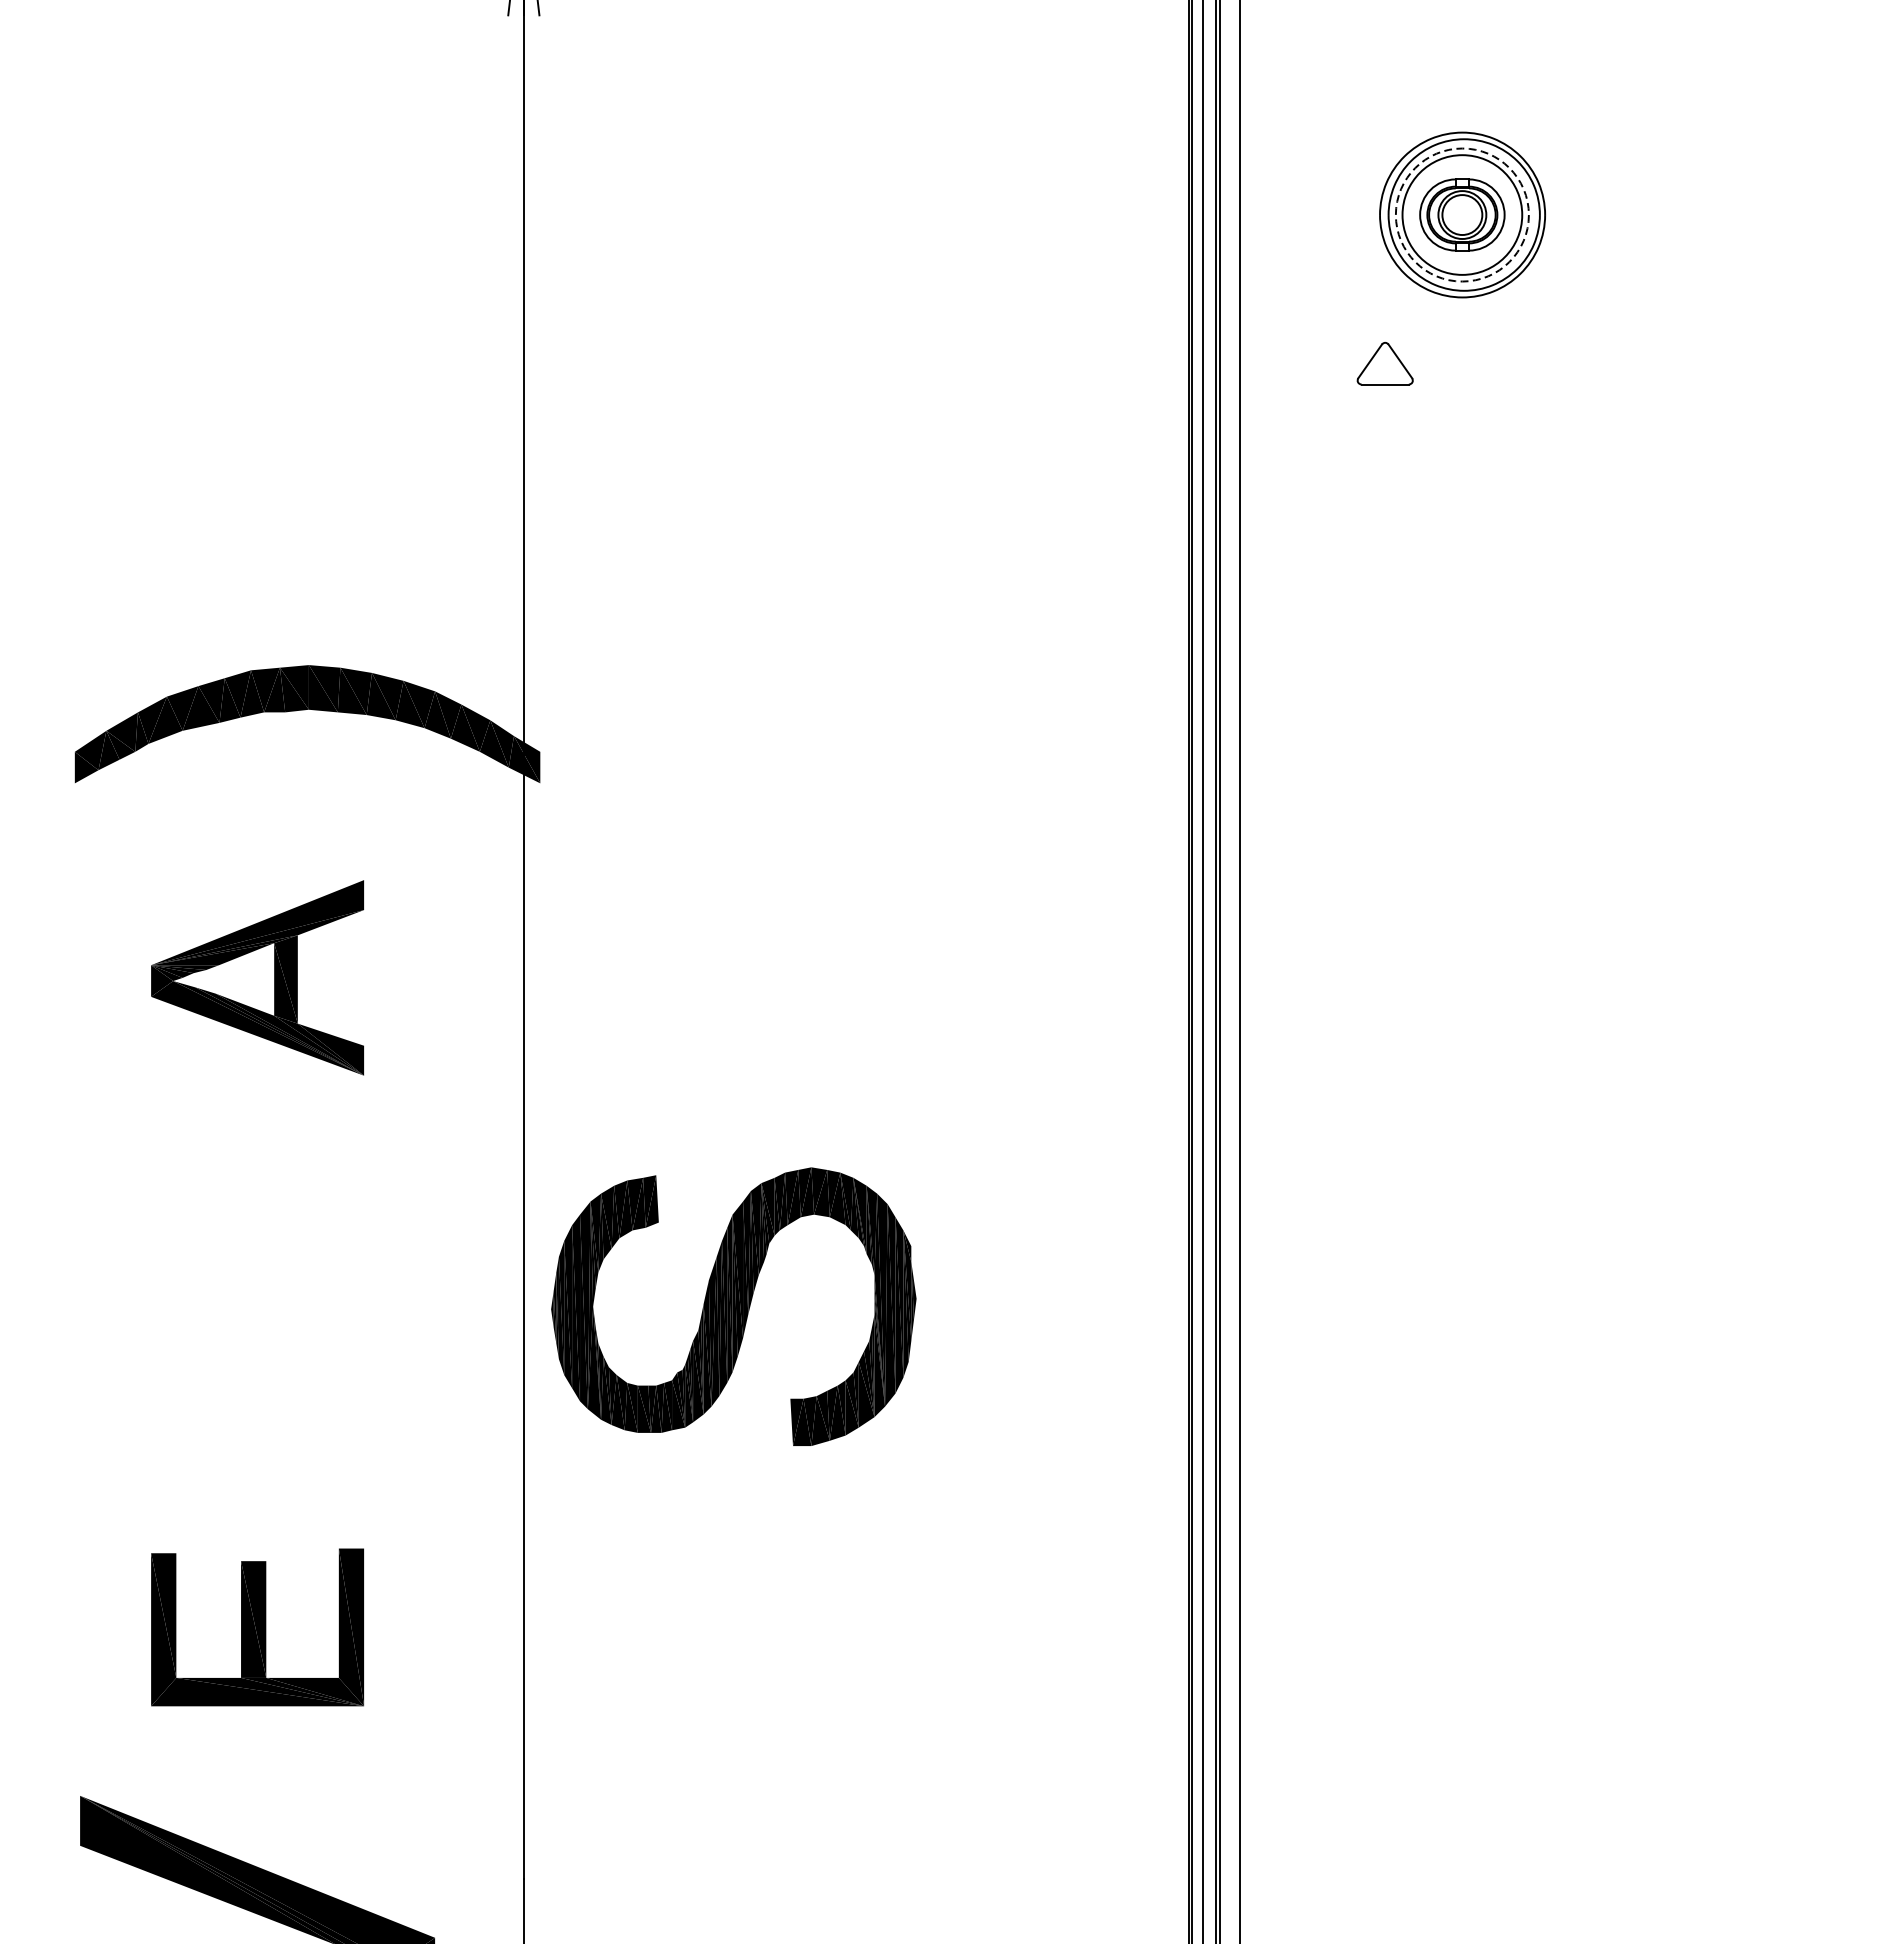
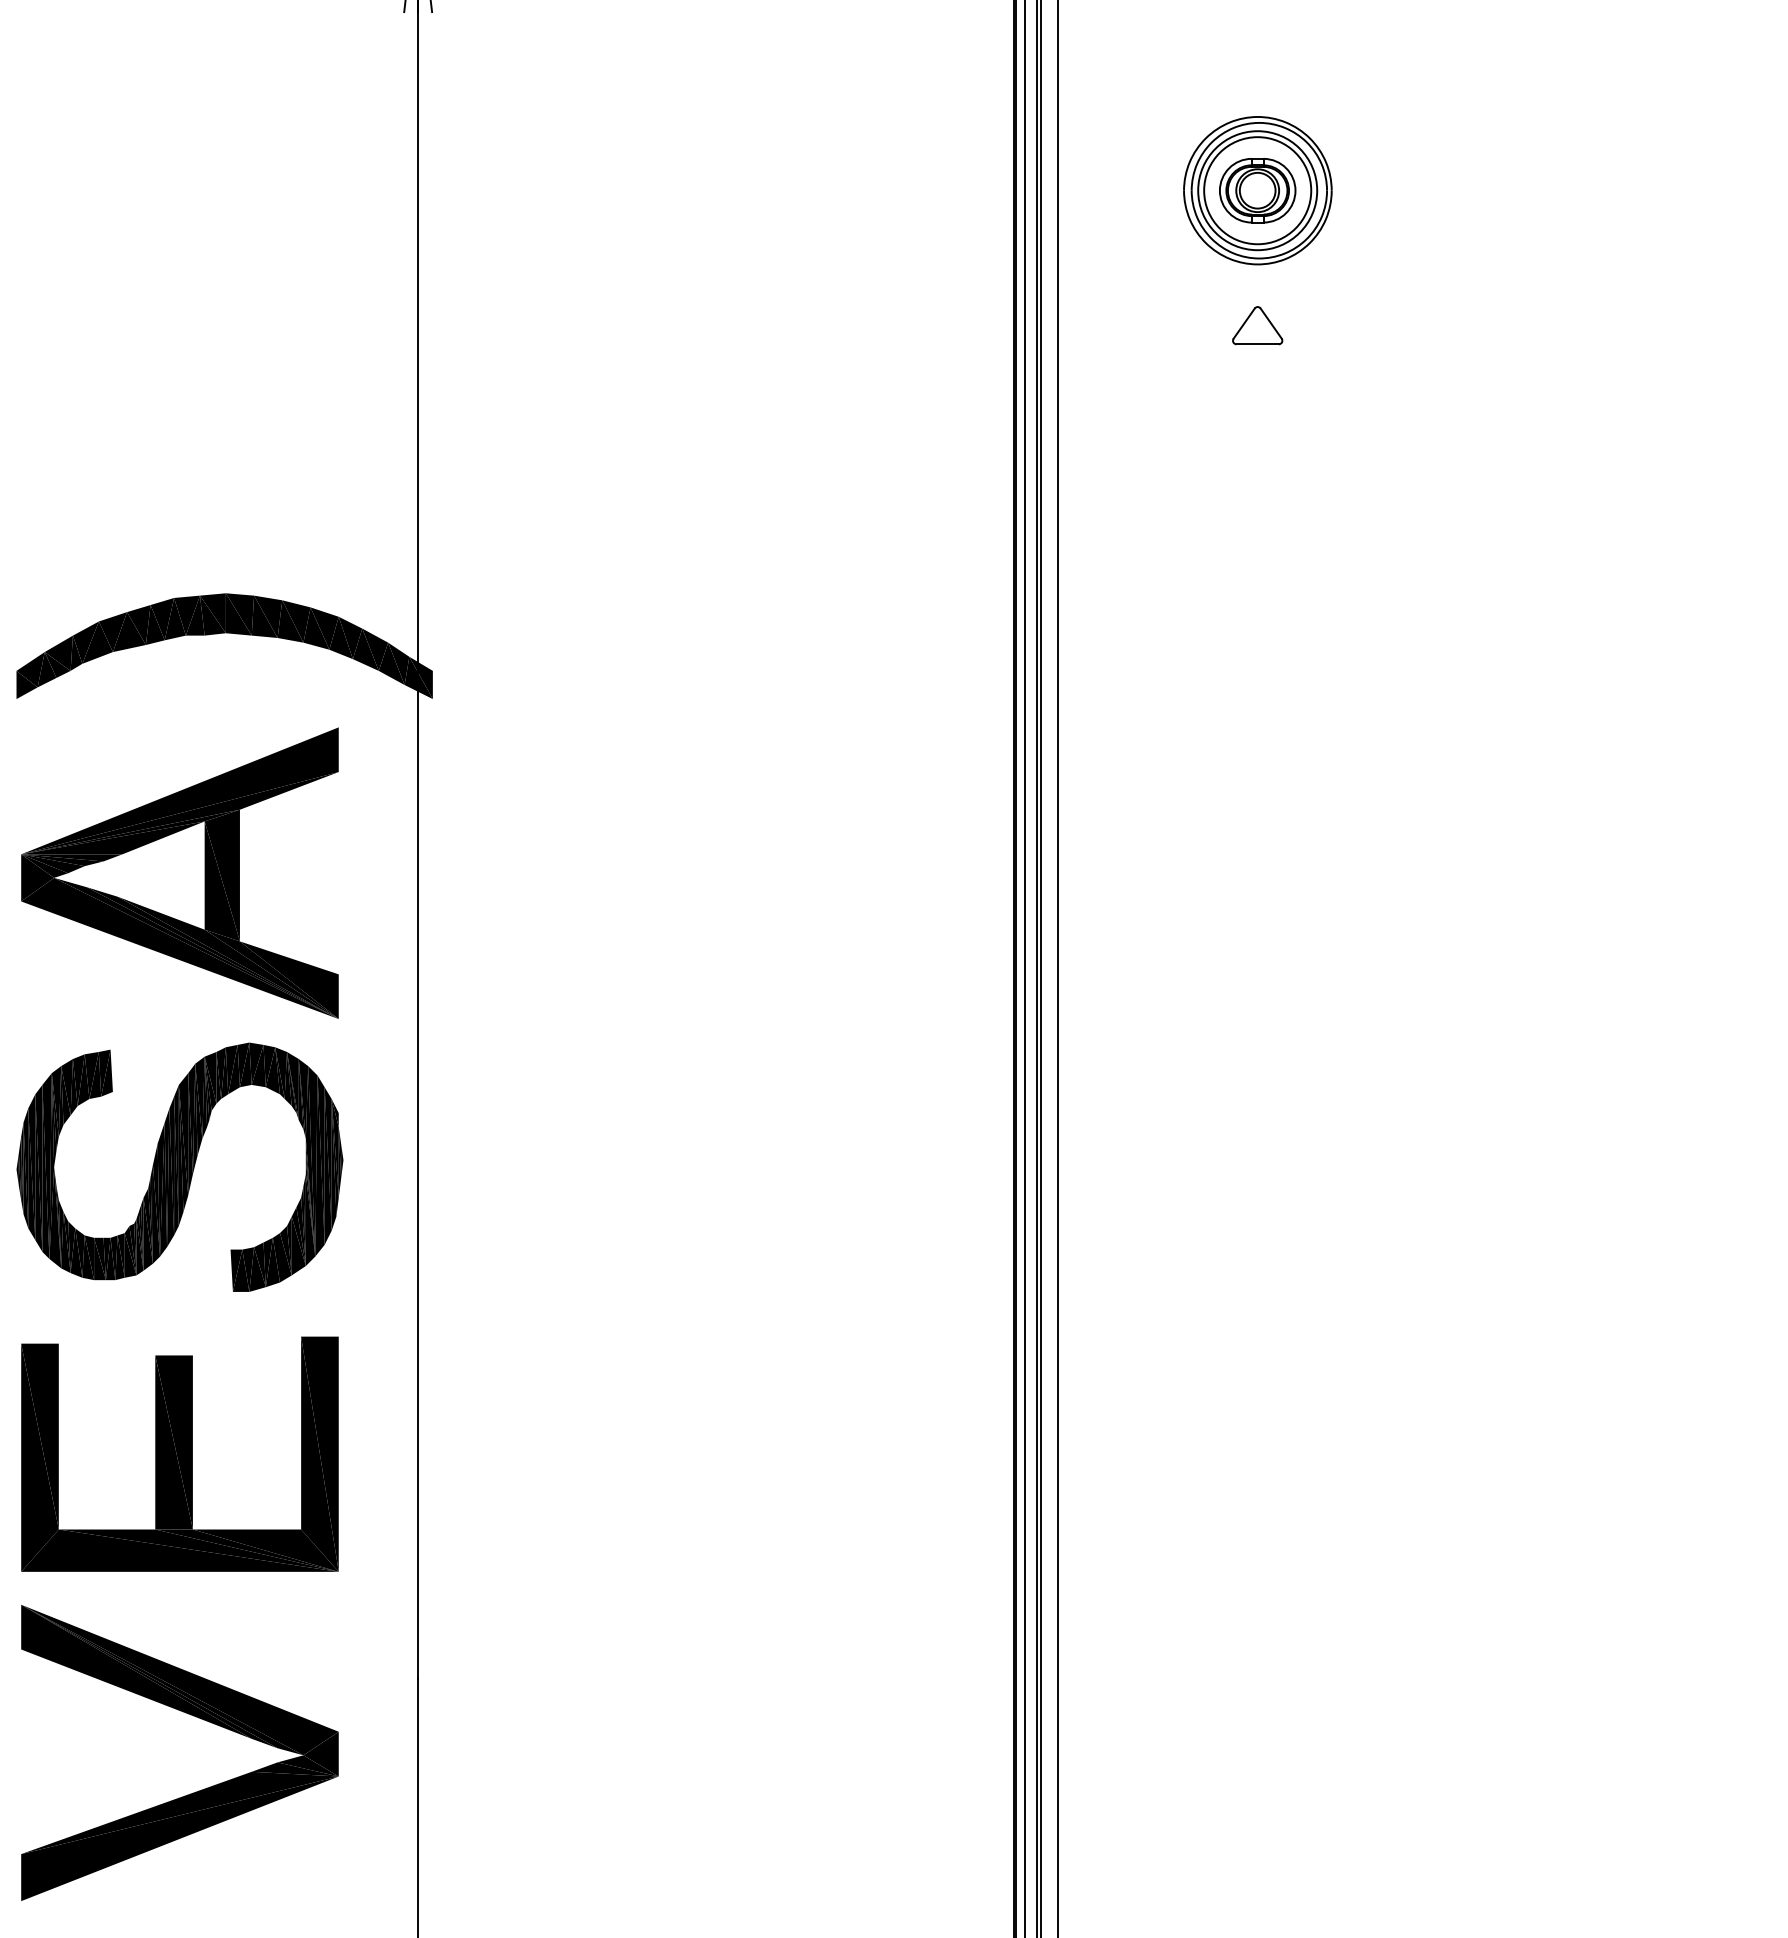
circle: (1462, 214) -> (1257, 190), dashed -> solid
part: (1385, 363) -> (1257, 325), moved
part: (257, 977) -> (179, 872), size x1.67
part: (733, 1305) -> (179, 1166), moved
part: (257, 1626) -> (179, 1453), size x1.67

